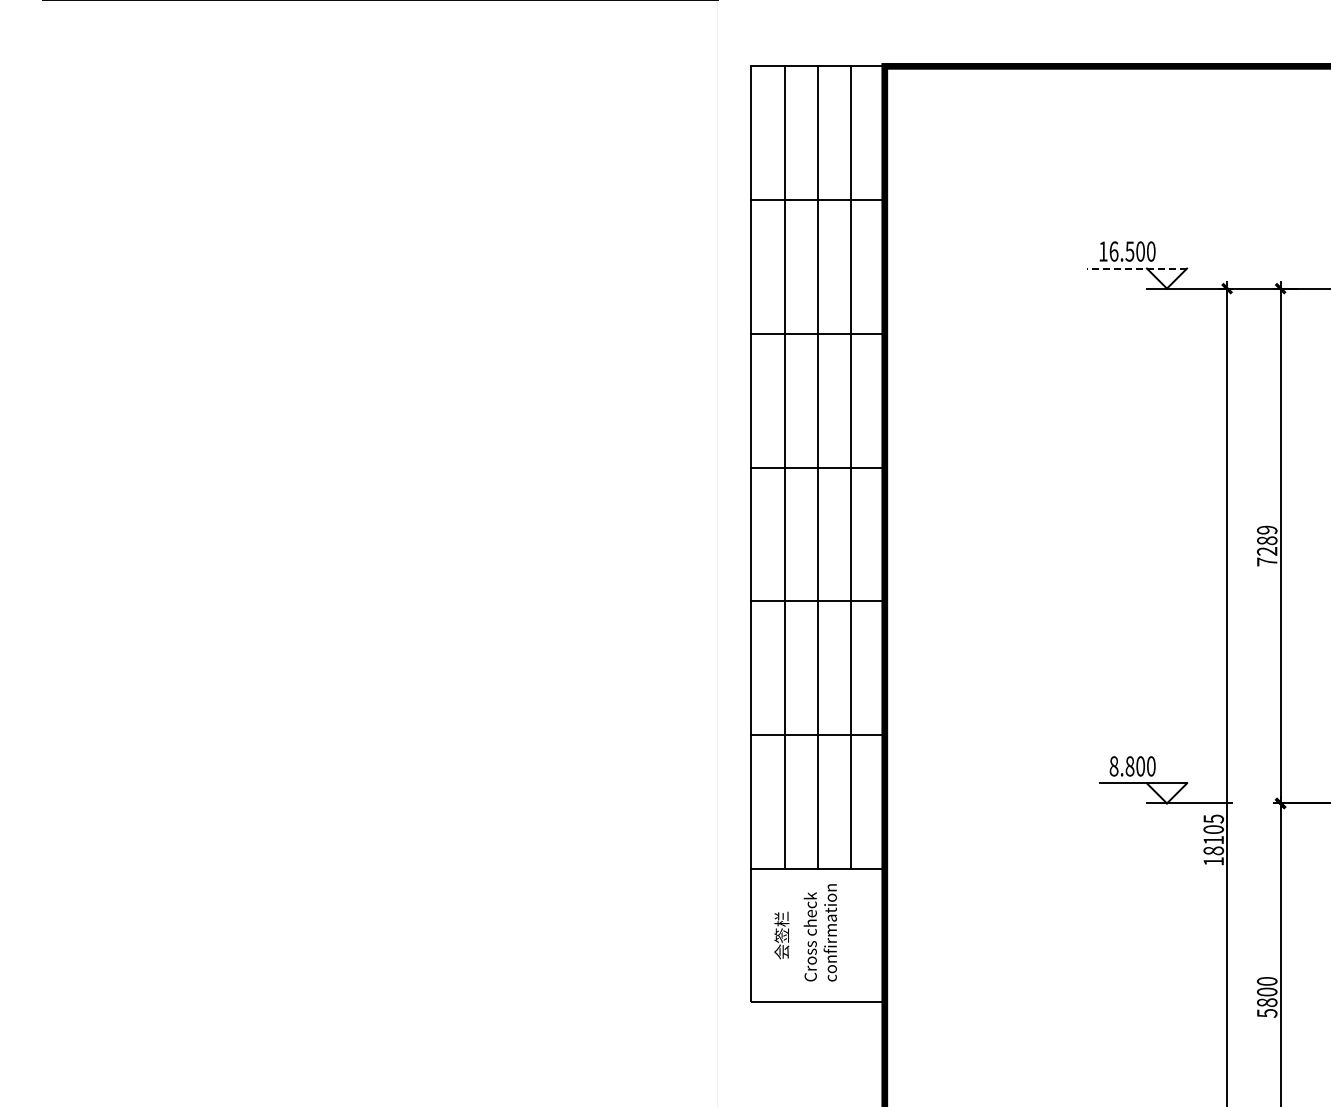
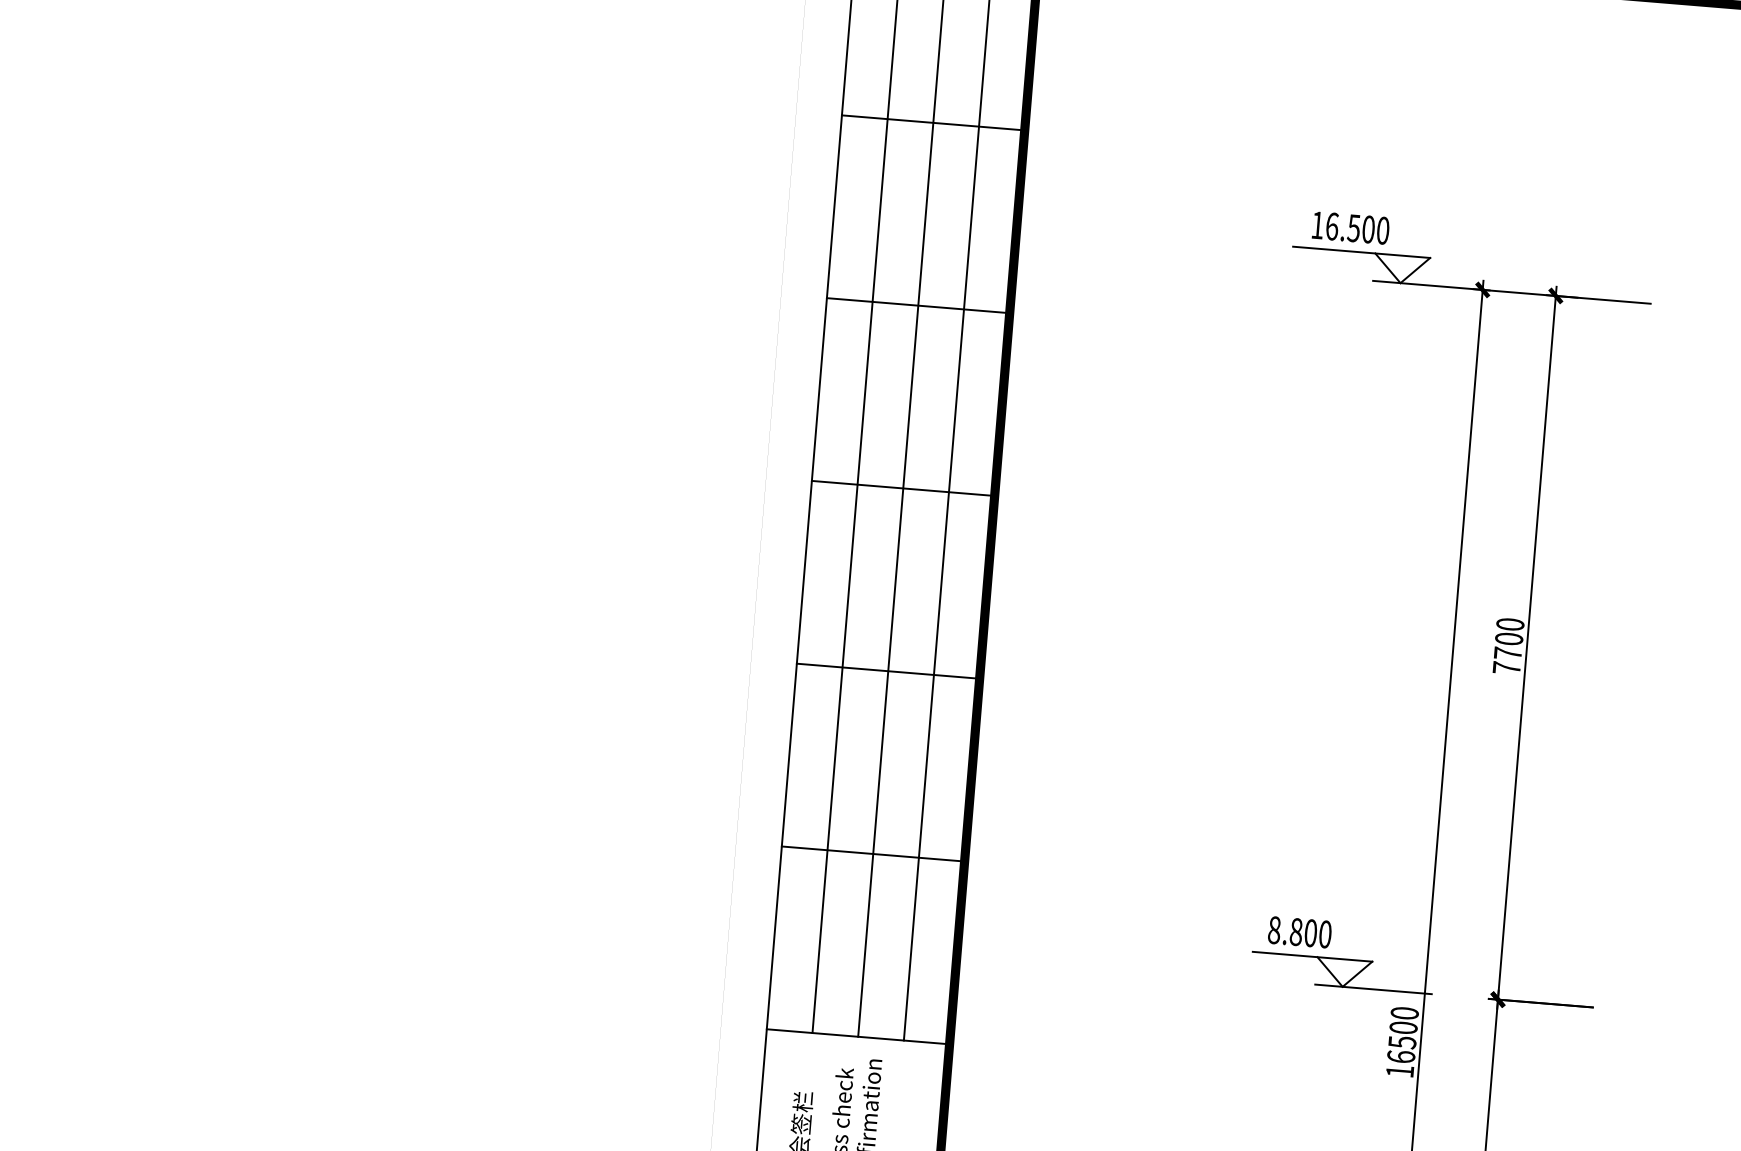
line: (1136, 268) -> (1361, 252), dashed -> solid
text: (1266, 540) -> (1508, 638), 7289 -> 7700
text: (1213, 834) -> (1402, 1034), 18105 -> 16500

